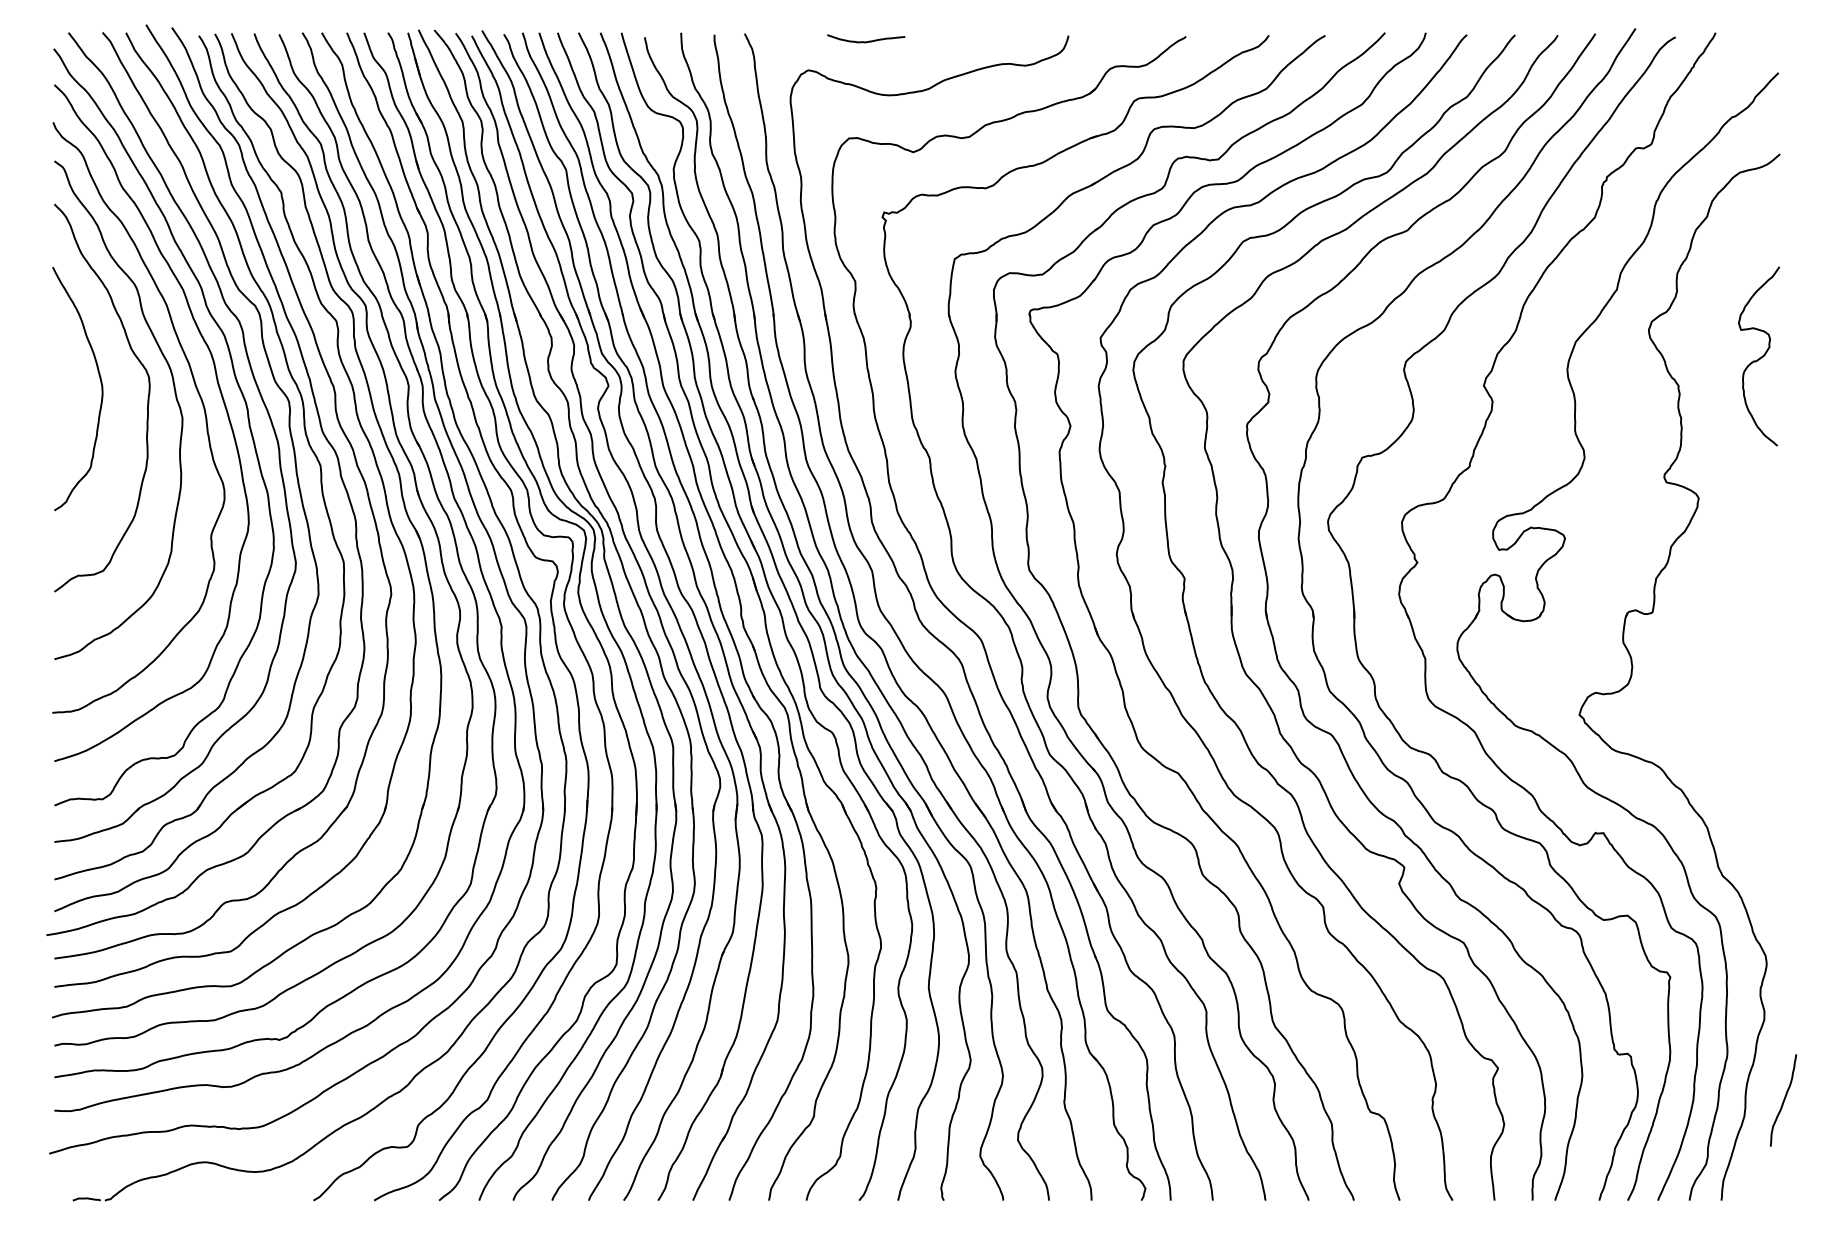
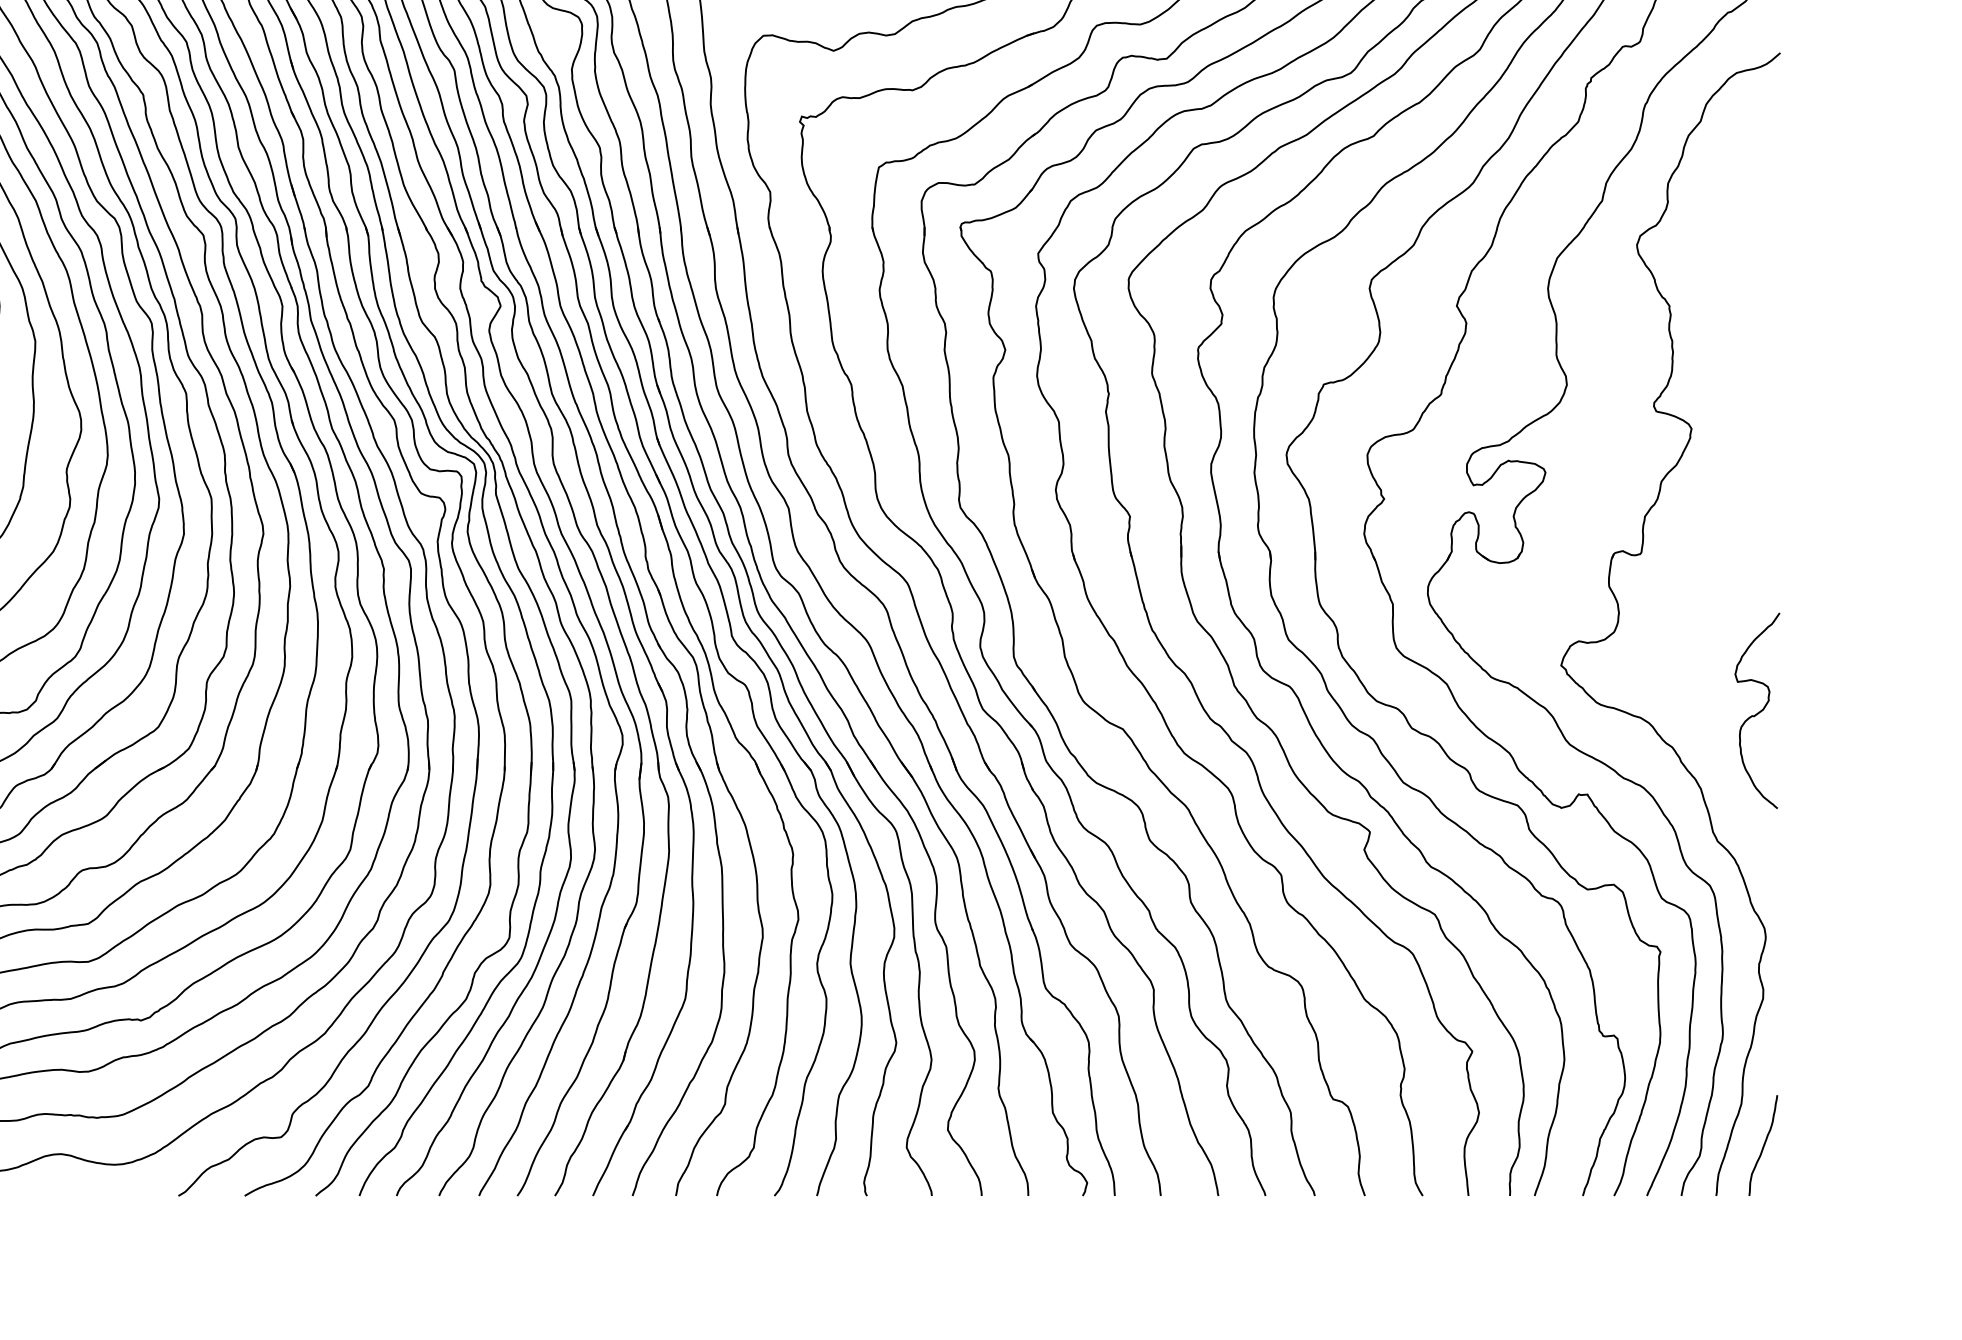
curve: (1759, 357) -> (1757, 711), moved
curve: (1783, 1100) -> (1763, 1145), moved

